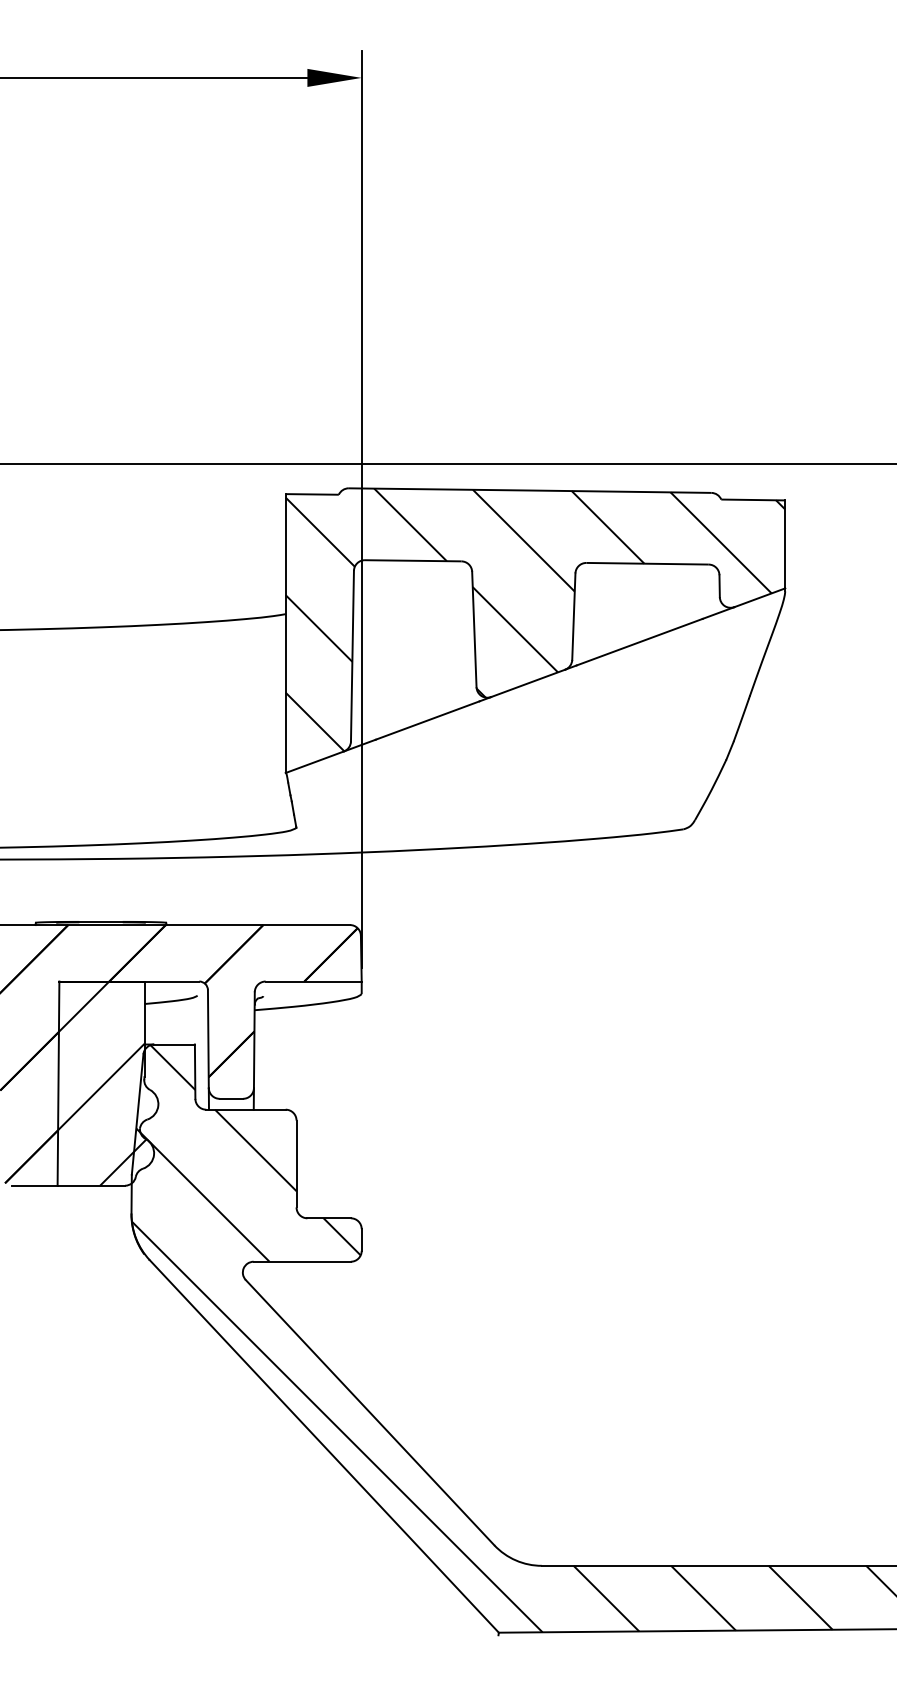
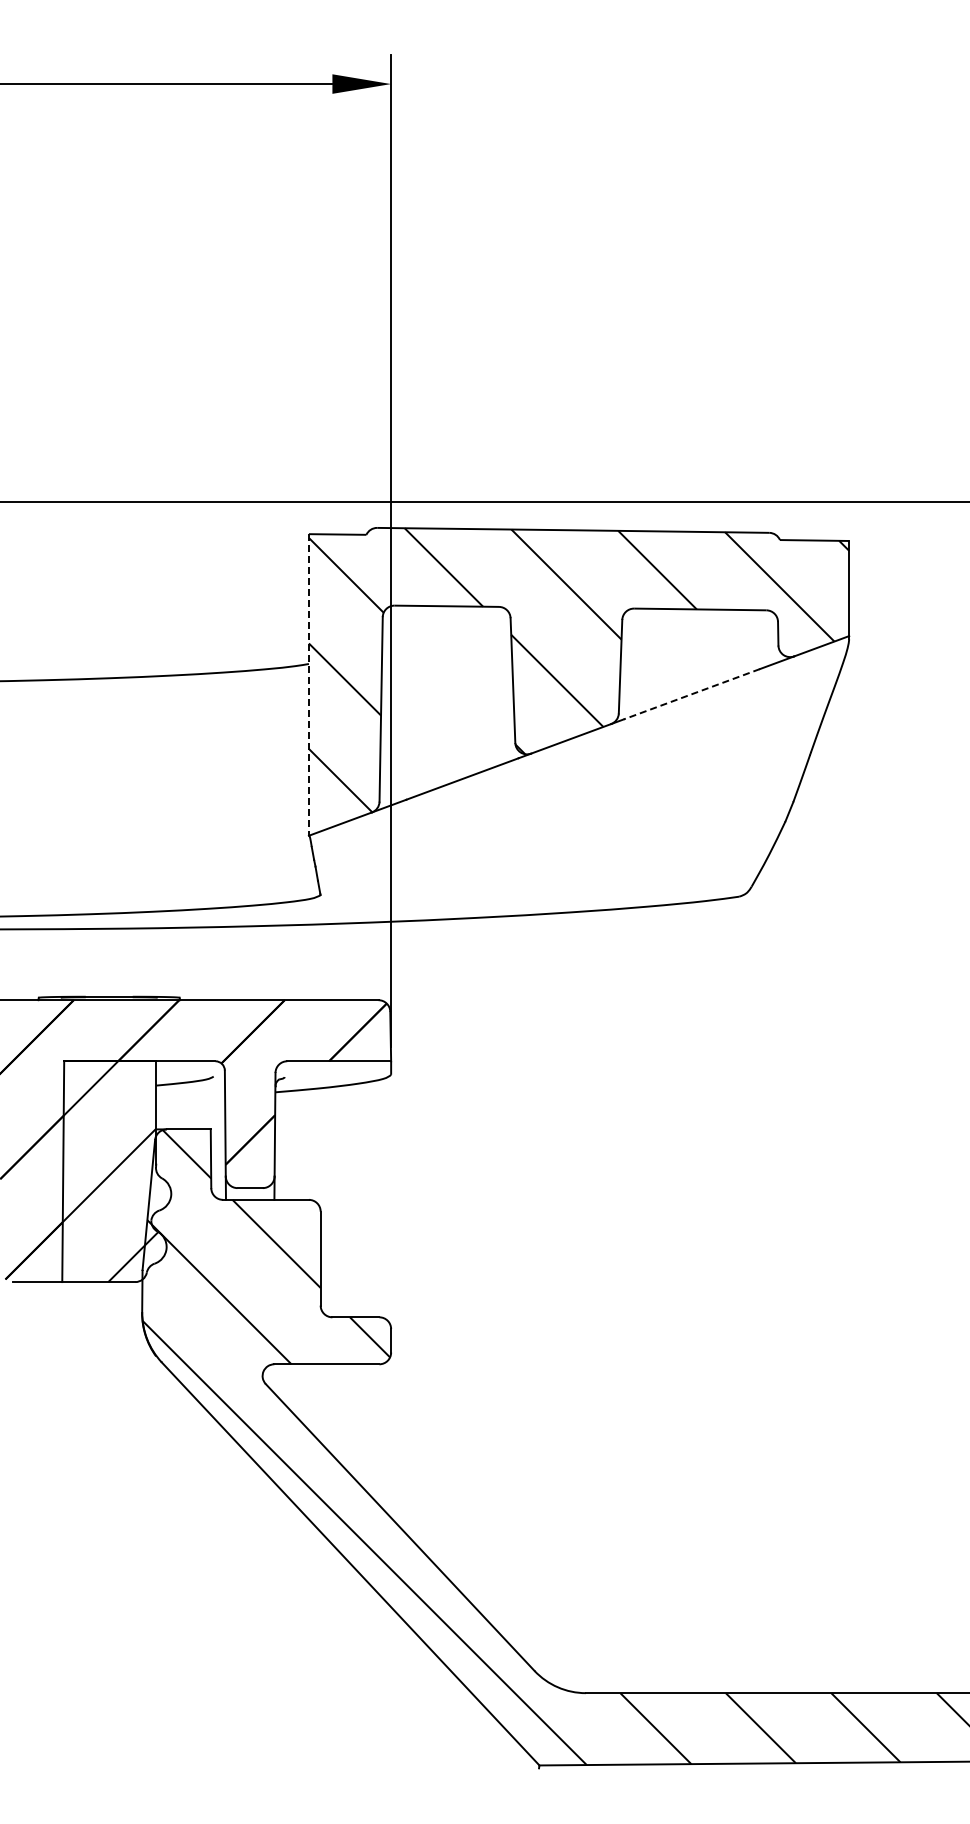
line: (285, 633) -> (308, 684), solid -> dashed
line: (639, 642) -> (691, 694), solid -> dashed

